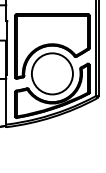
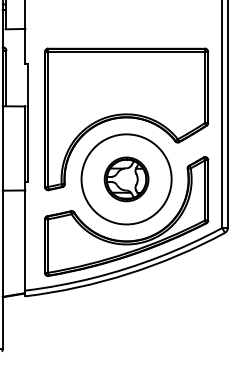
part: (52, 73) -> (126, 178), added

